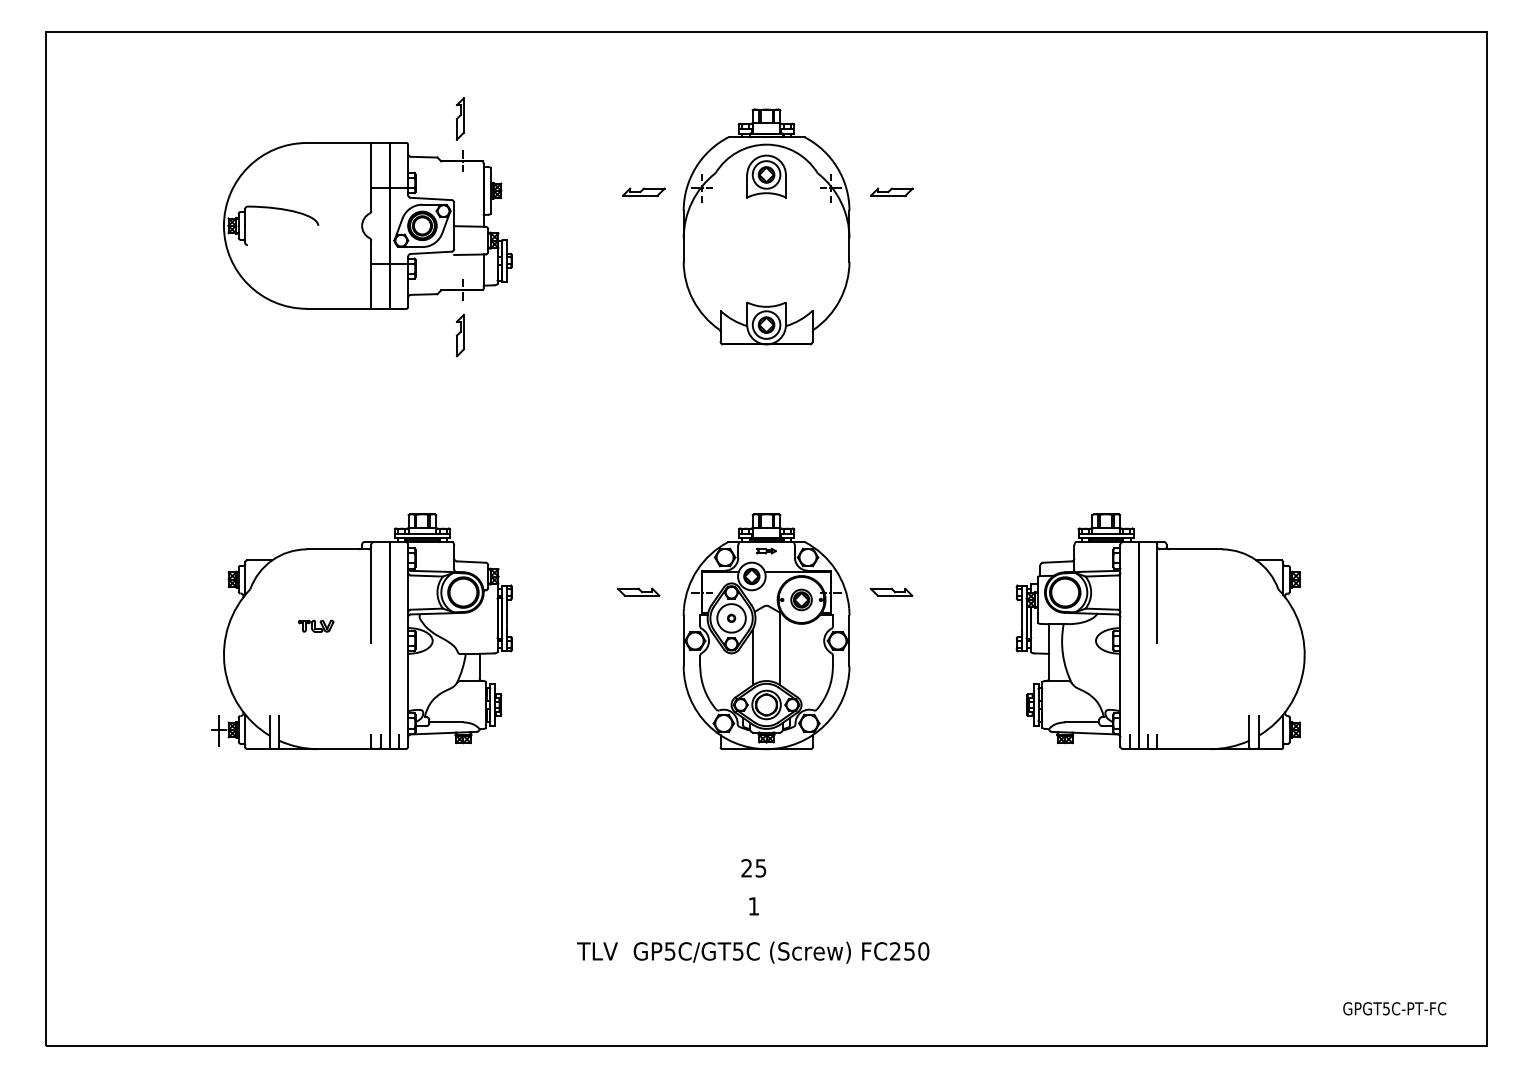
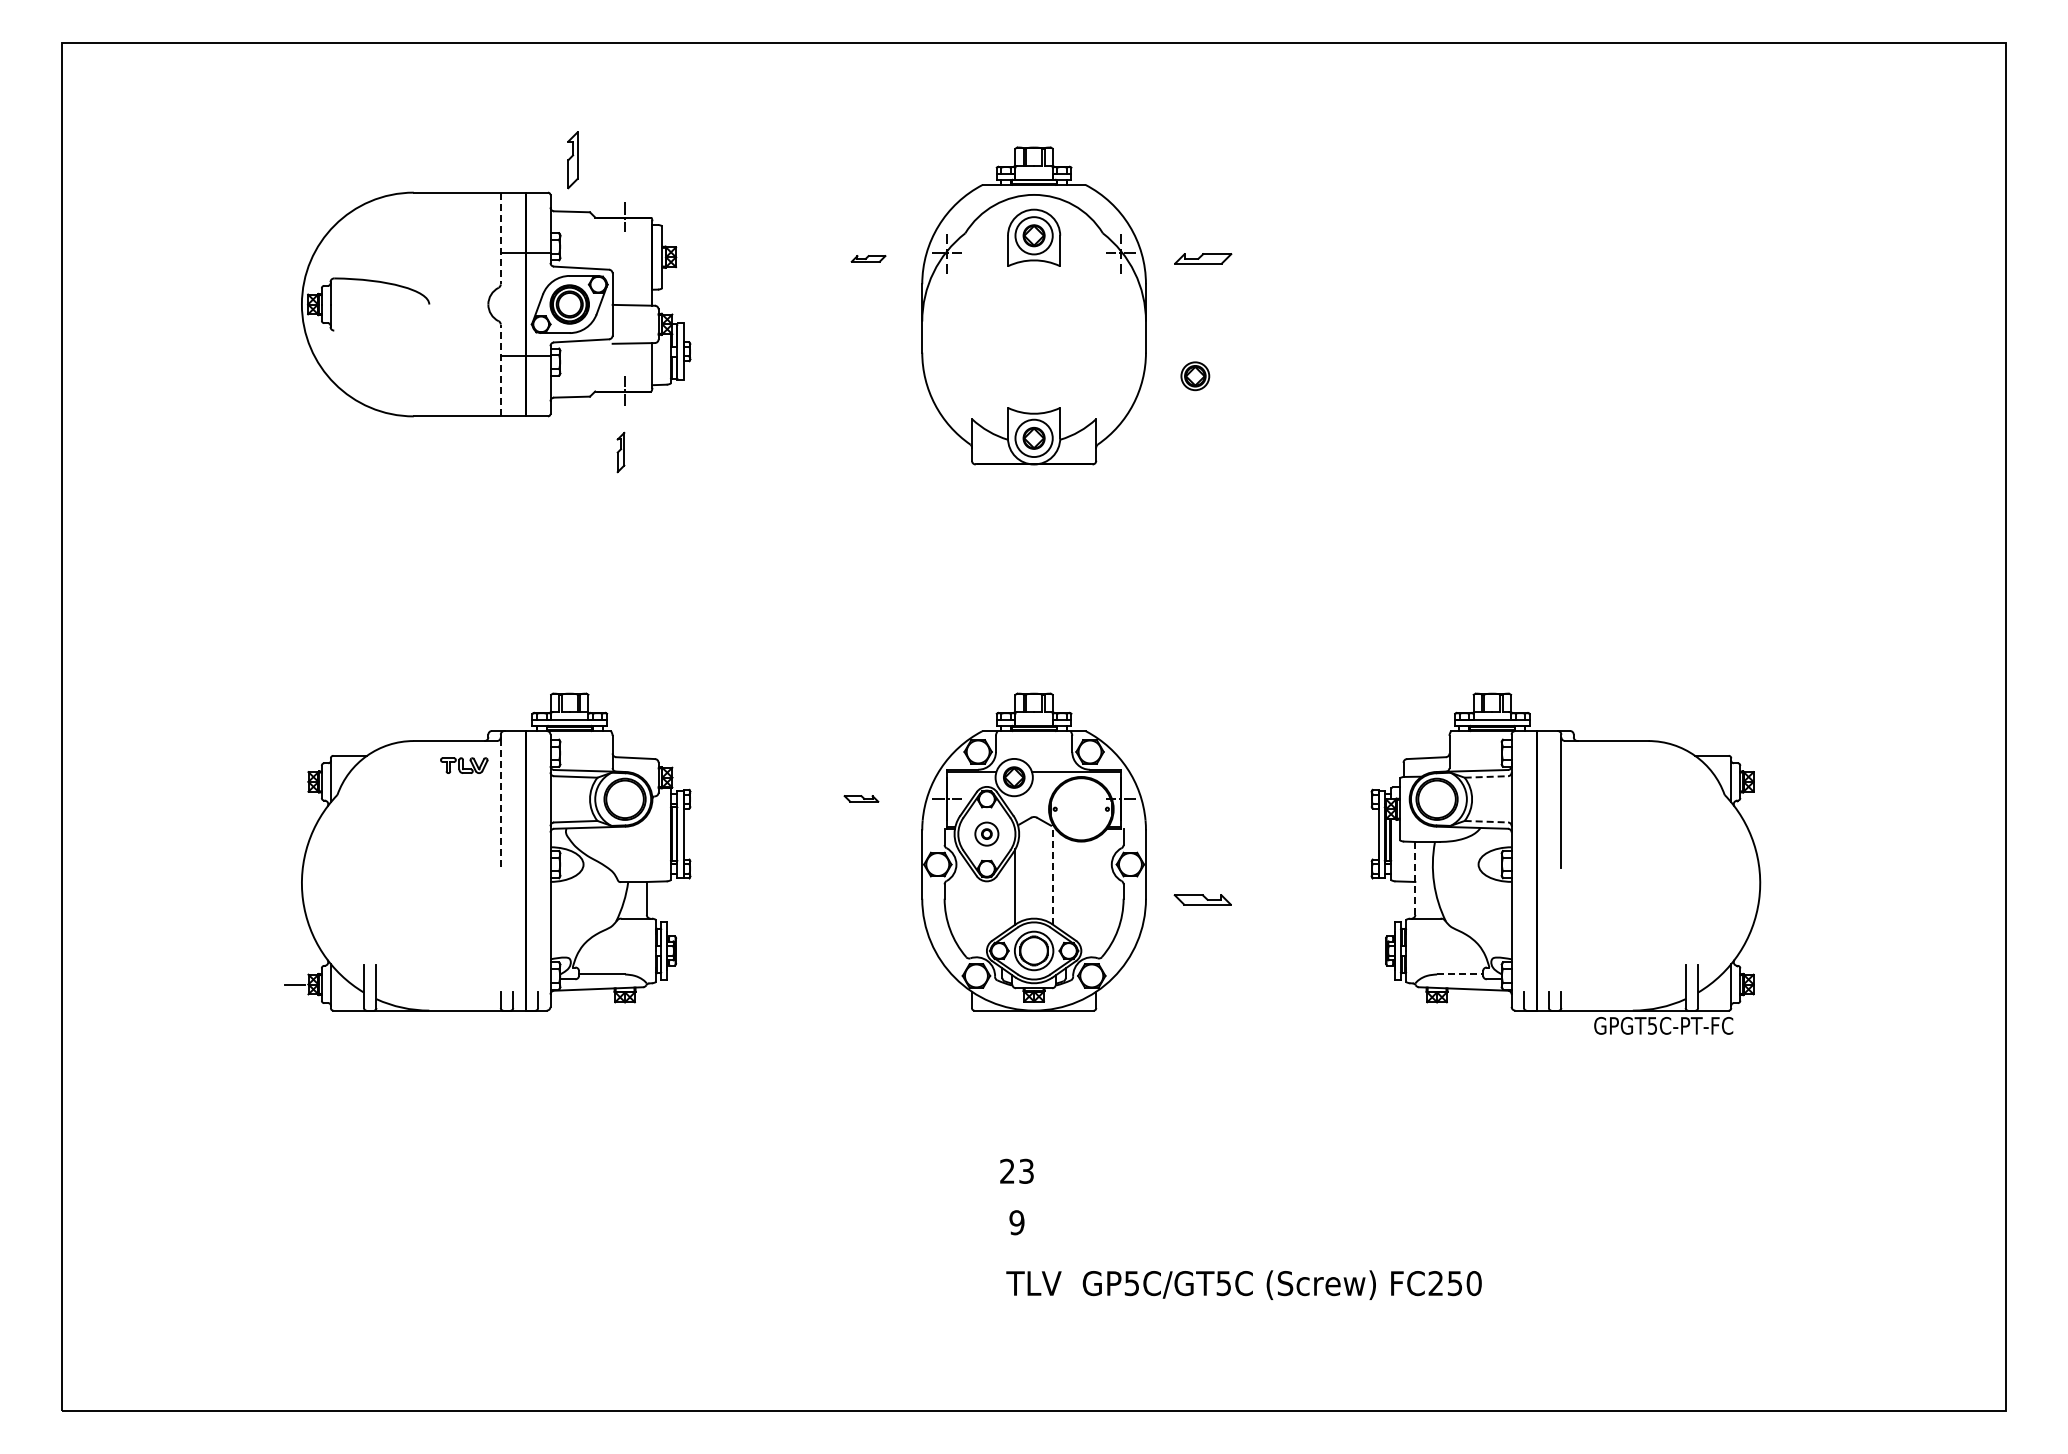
part: (460, 119) -> (572, 160), moved
line: (371, 176) -> (500, 238), solid -> dashed
part: (643, 191) -> (868, 258), size x0.6
line: (371, 274) -> (500, 370), solid -> dashed
part: (460, 335) -> (620, 452), size x0.7
part: (766, 551) -> (1033, 743), removed
line: (1101, 575) -> (1486, 776), solid -> dashed
part: (638, 591) -> (861, 798), size x0.6
part: (891, 591) -> (1202, 899), moved
line: (371, 596) -> (500, 804), solid -> dashed
part: (801, 600) -> (1195, 376), moved
line: (1101, 609) -> (1486, 821), solid -> dashed
circle: (731, 617) -> (986, 833), size x0.6
part: (316, 626) -> (464, 765), moved
line: (780, 648) -> (1052, 874), solid -> dashed
line: (1049, 651) -> (1415, 878), solid -> dashed
line: (1082, 722) -> (1460, 974), solid -> dashed
line: (219, 730) -> (295, 985), removed
text: (760, 867) -> (1026, 1170), 25 -> 23
text: (753, 906) -> (1016, 1222), 1 -> 9
text: (752, 952) -> (1243, 1284), moved
text: (1394, 1008) -> (1663, 1025), moved

